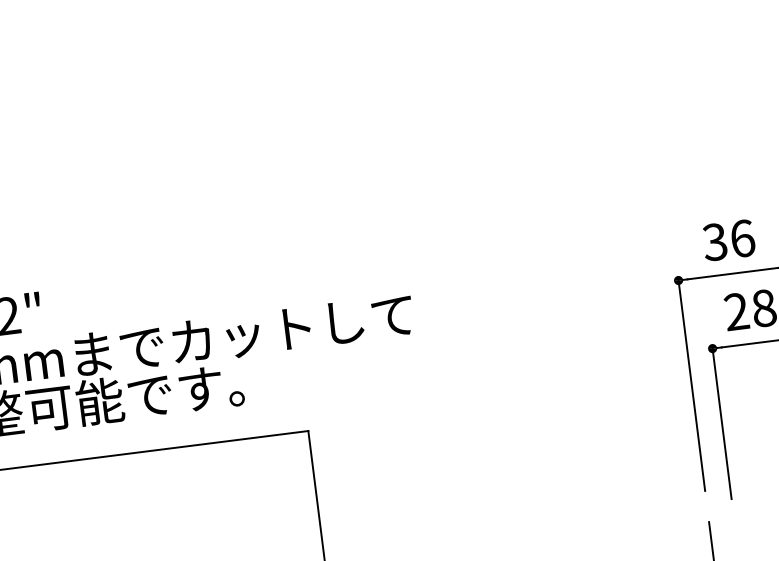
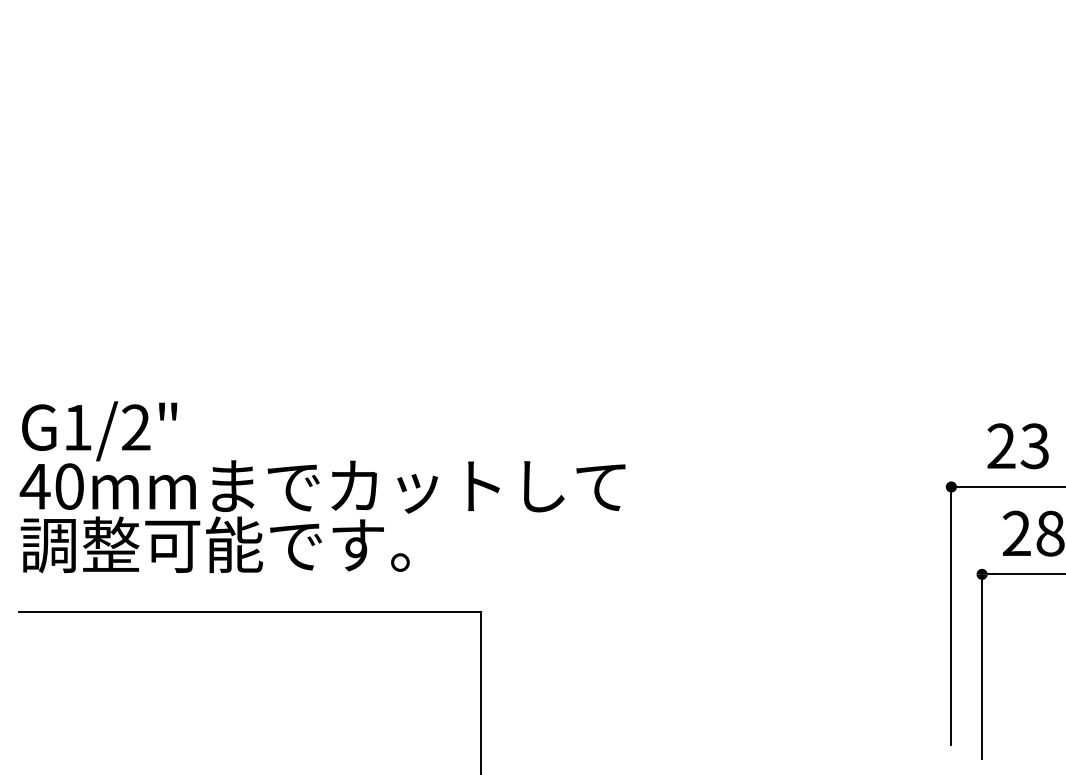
text: (729, 240) -> (1018, 446), 36 -> 23

